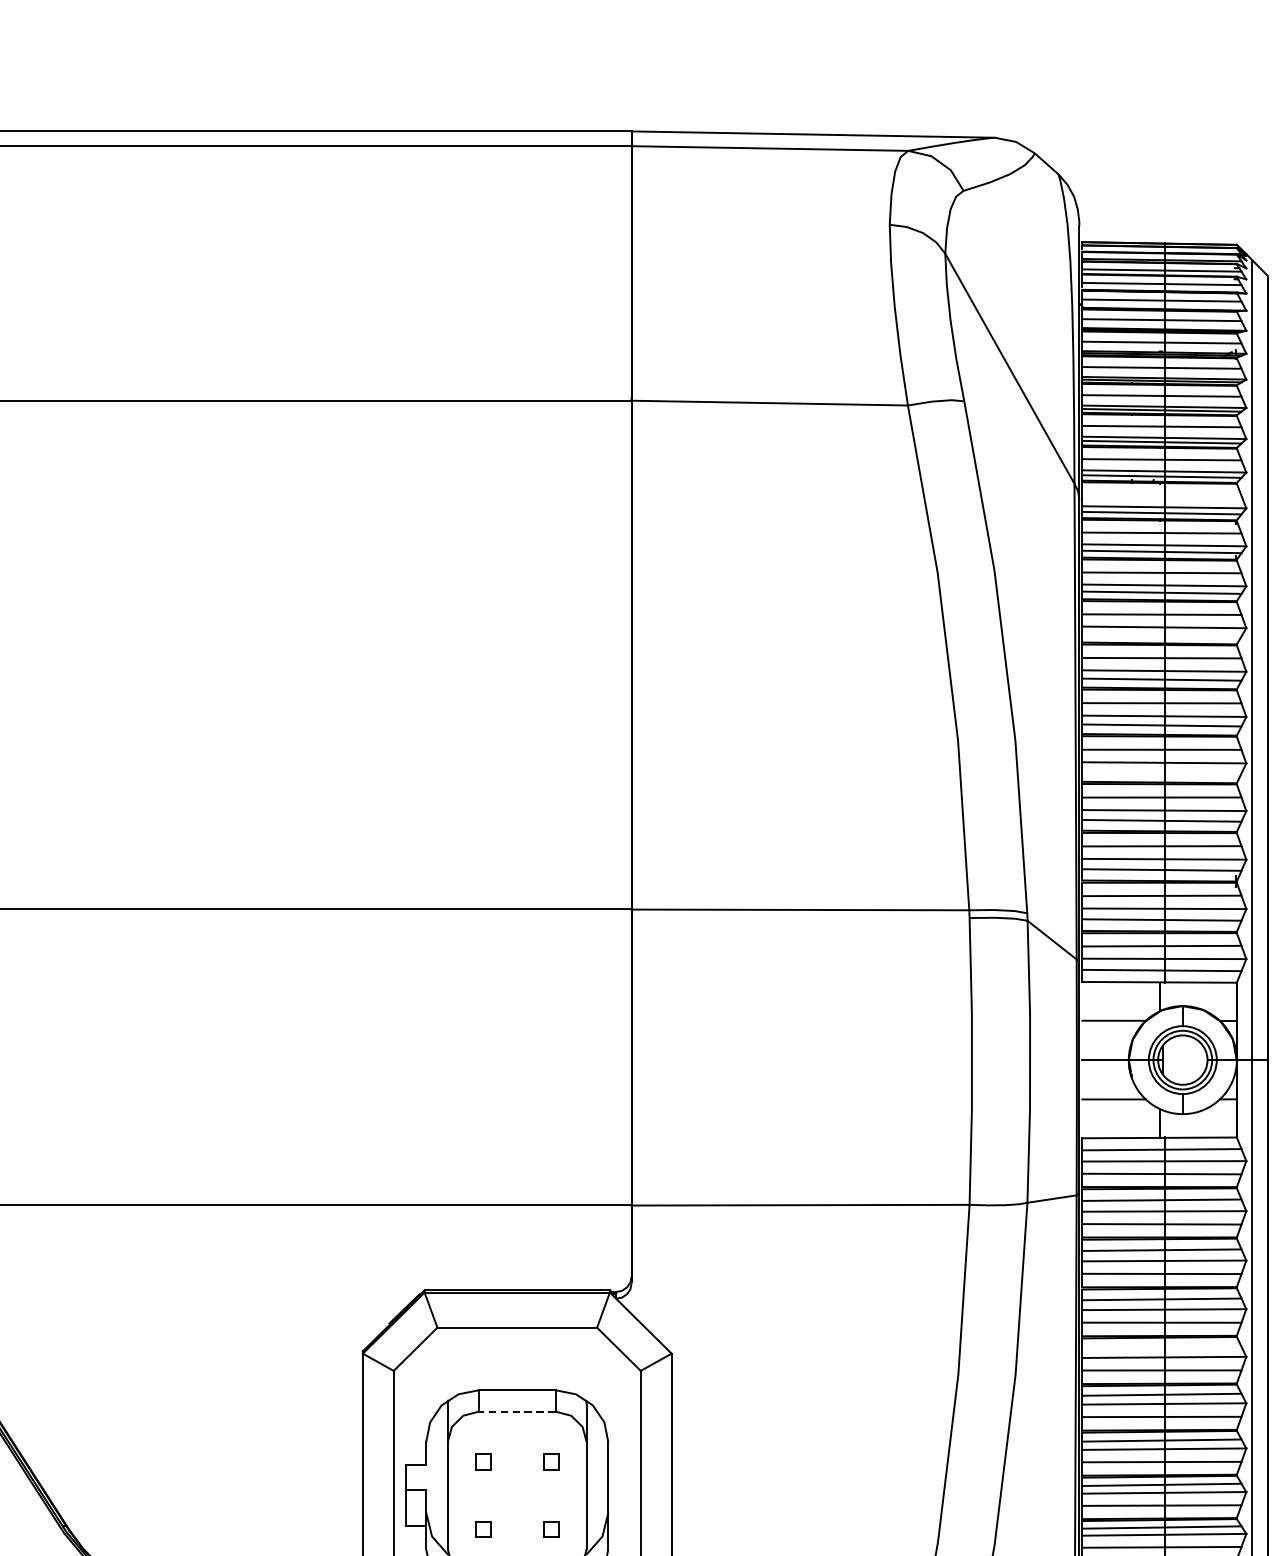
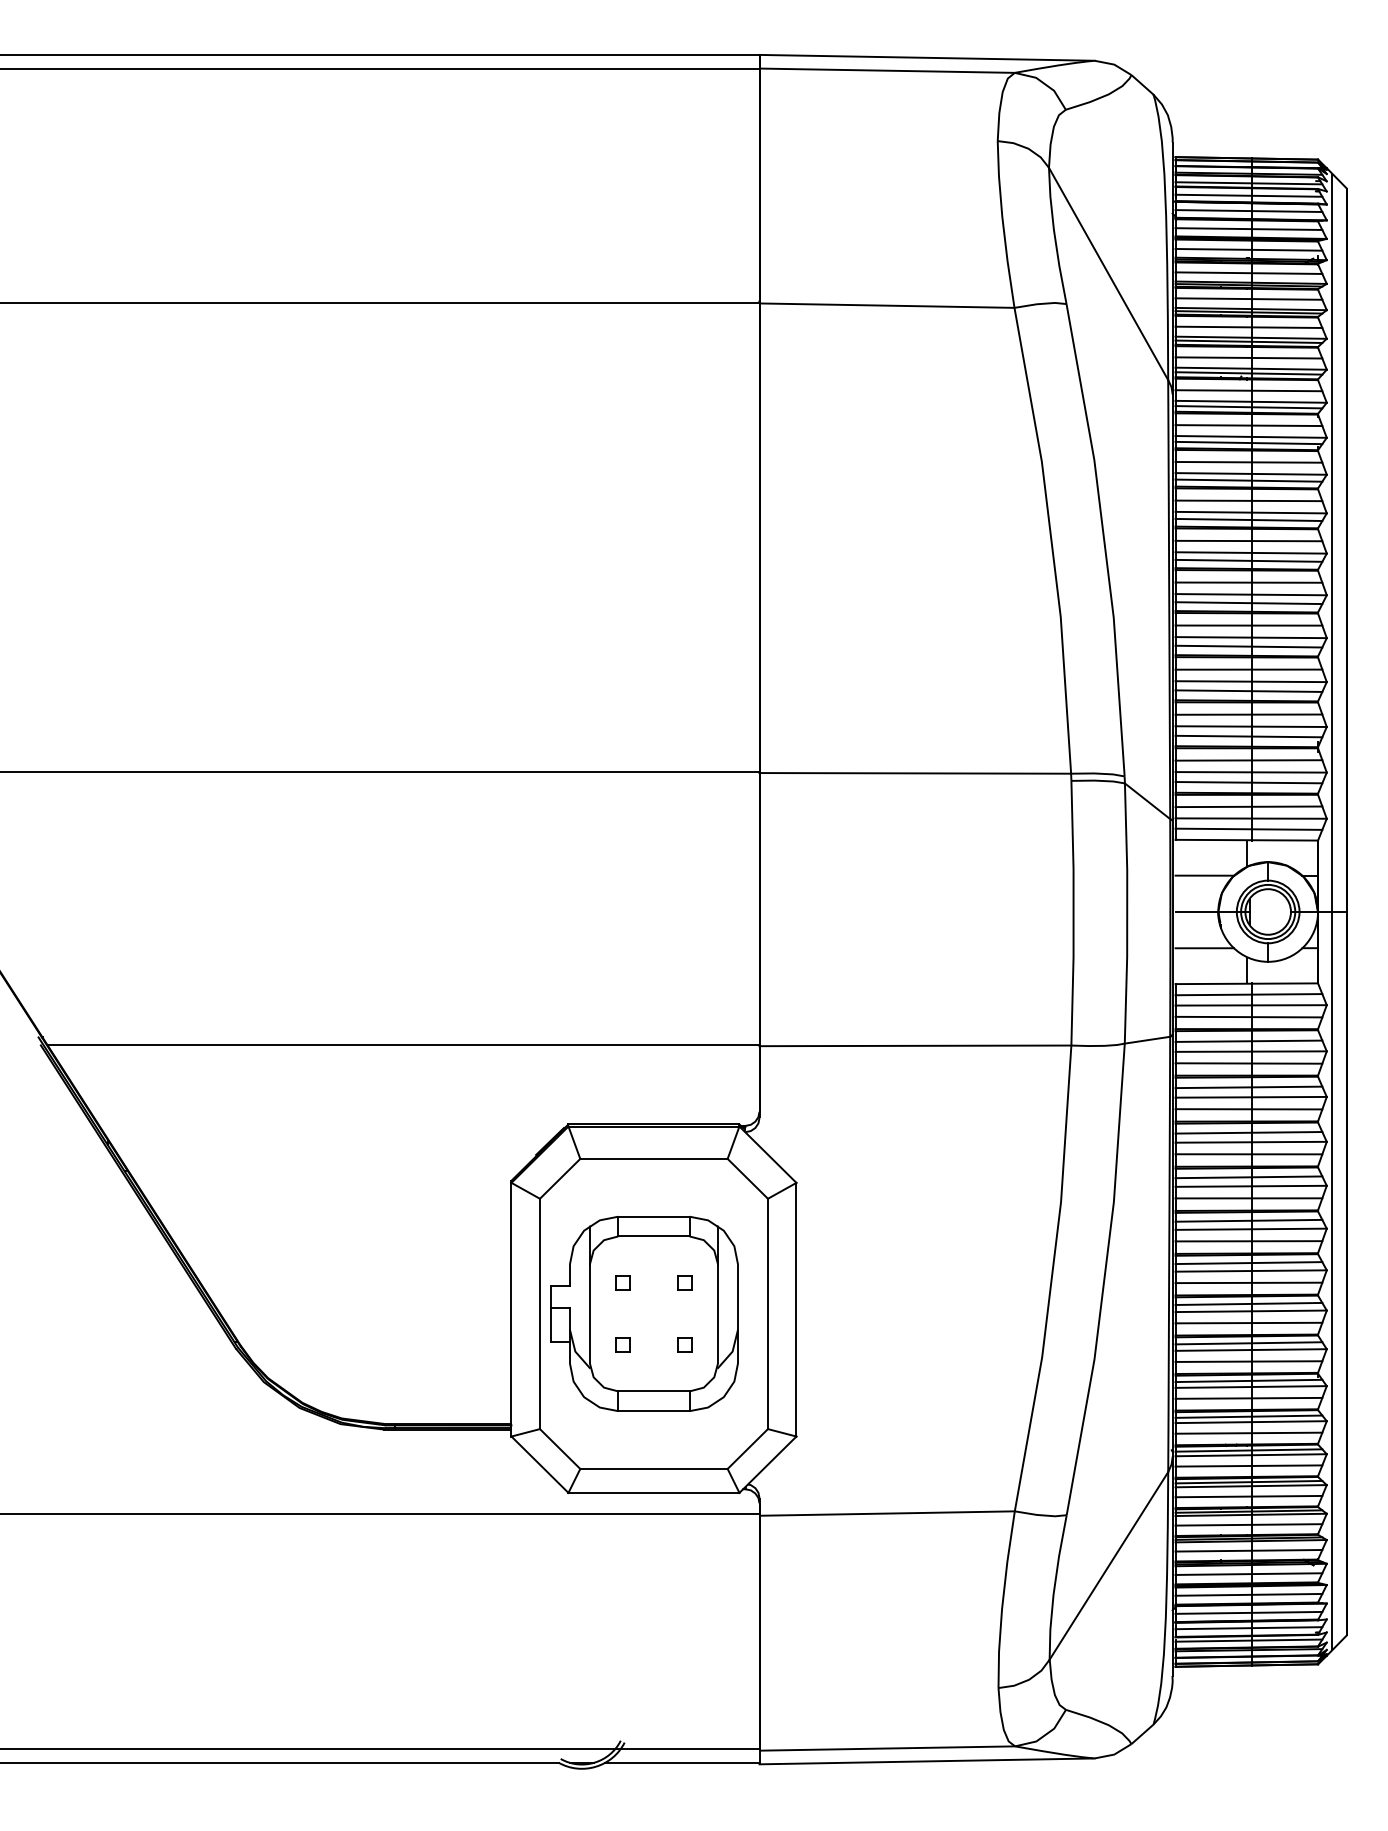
line: (1161, 495) -> (1248, 390), added
line: (1161, 634) -> (1248, 519), added
line: (1161, 772) -> (1248, 646), added
line: (1161, 1347) -> (1248, 1177), added
line: (516, 1411) -> (653, 1236), dashed -> solid

